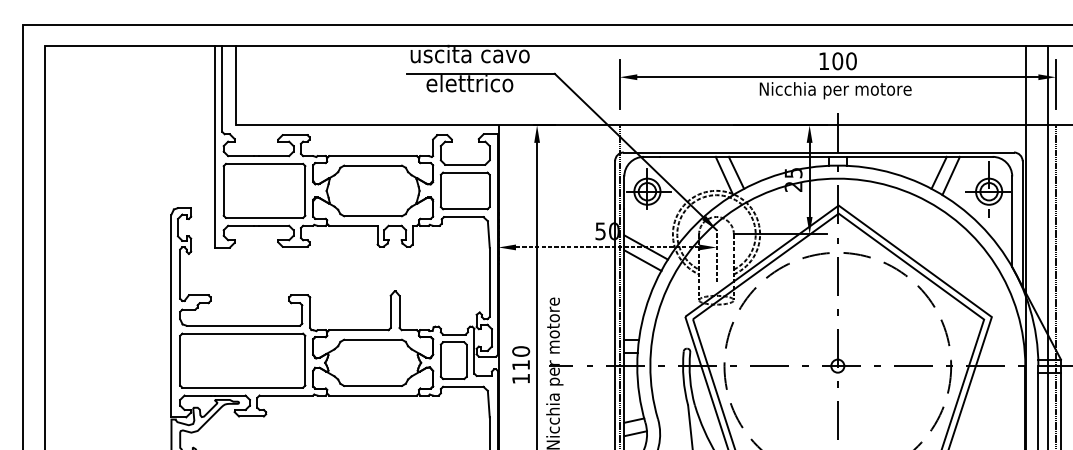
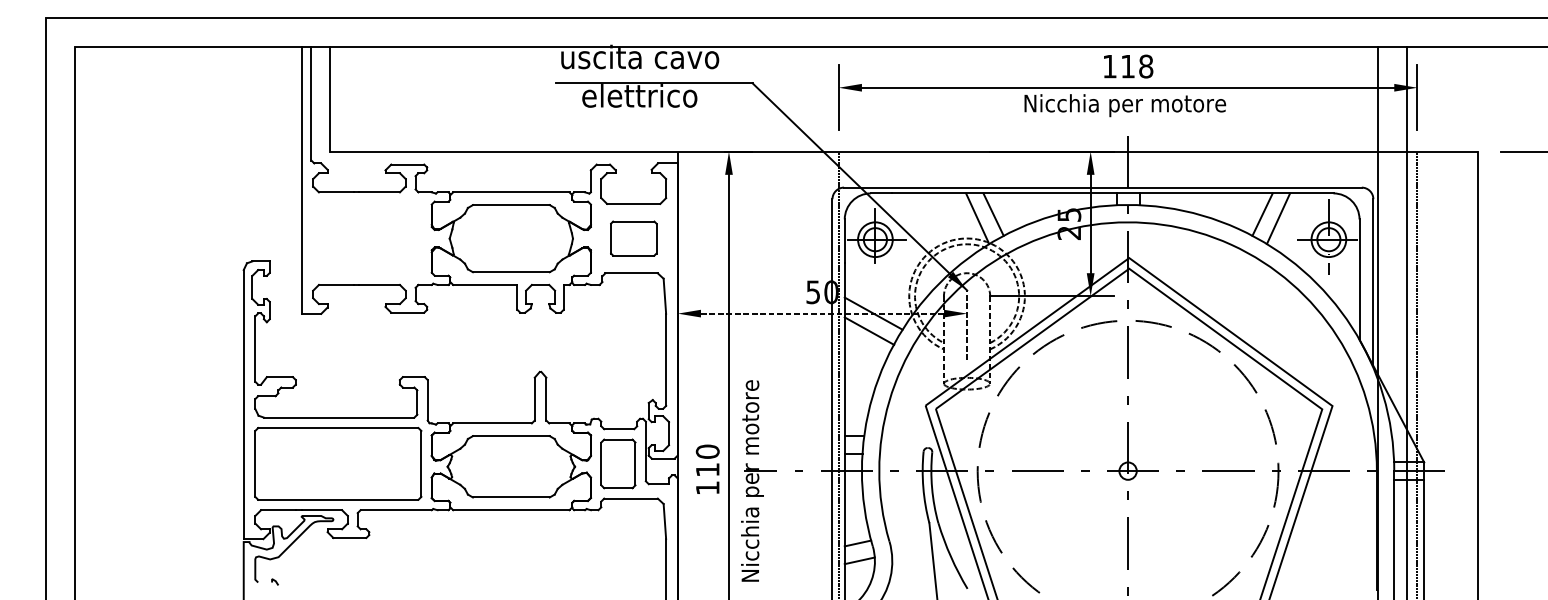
text: (844, 61) -> (1137, 66), 100 -> 118
part: (264, 190) -> (367, 238), removed
part: (465, 190) -> (633, 238), size x0.7

